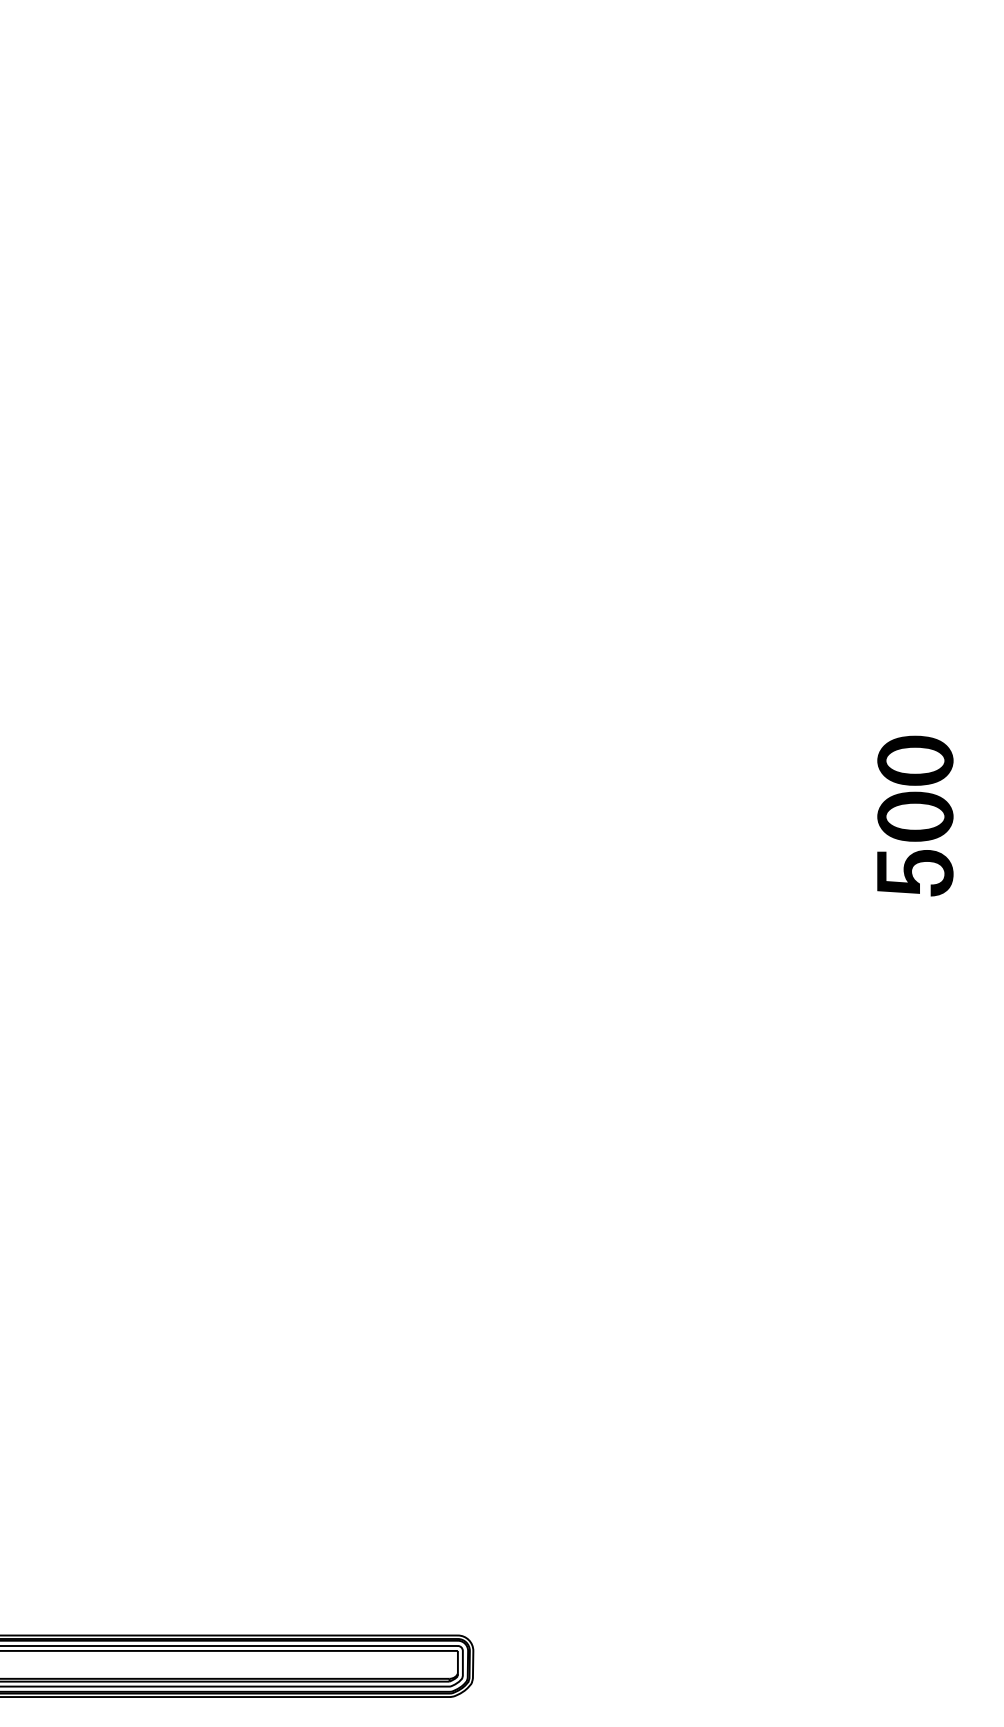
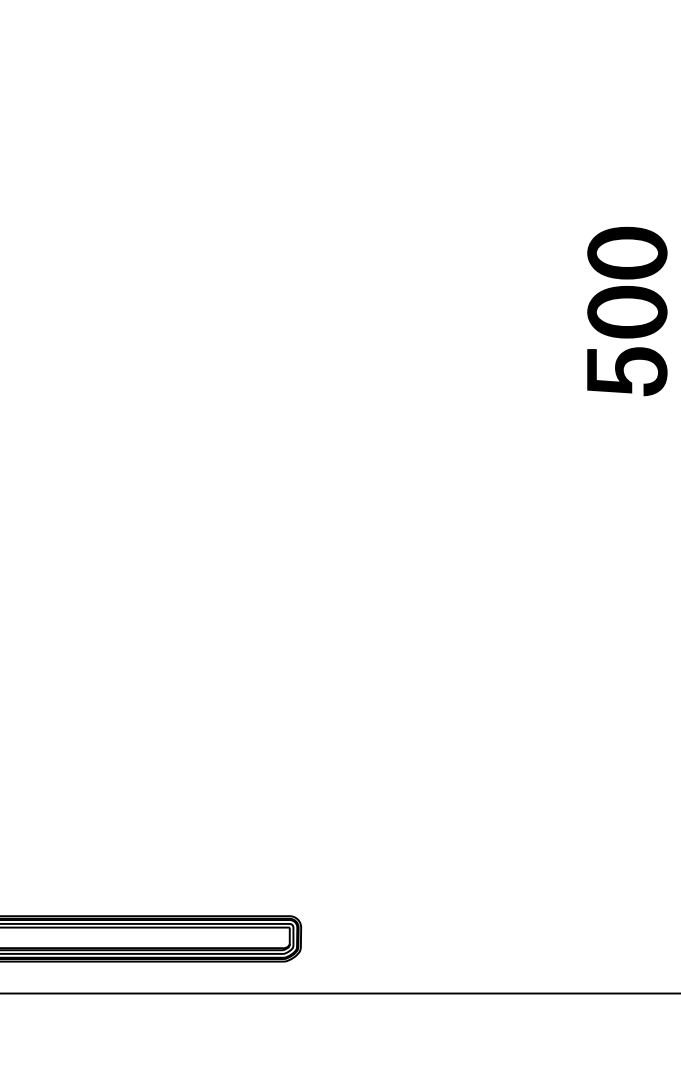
part: (915, 815) -> (627, 311), size x1.43

